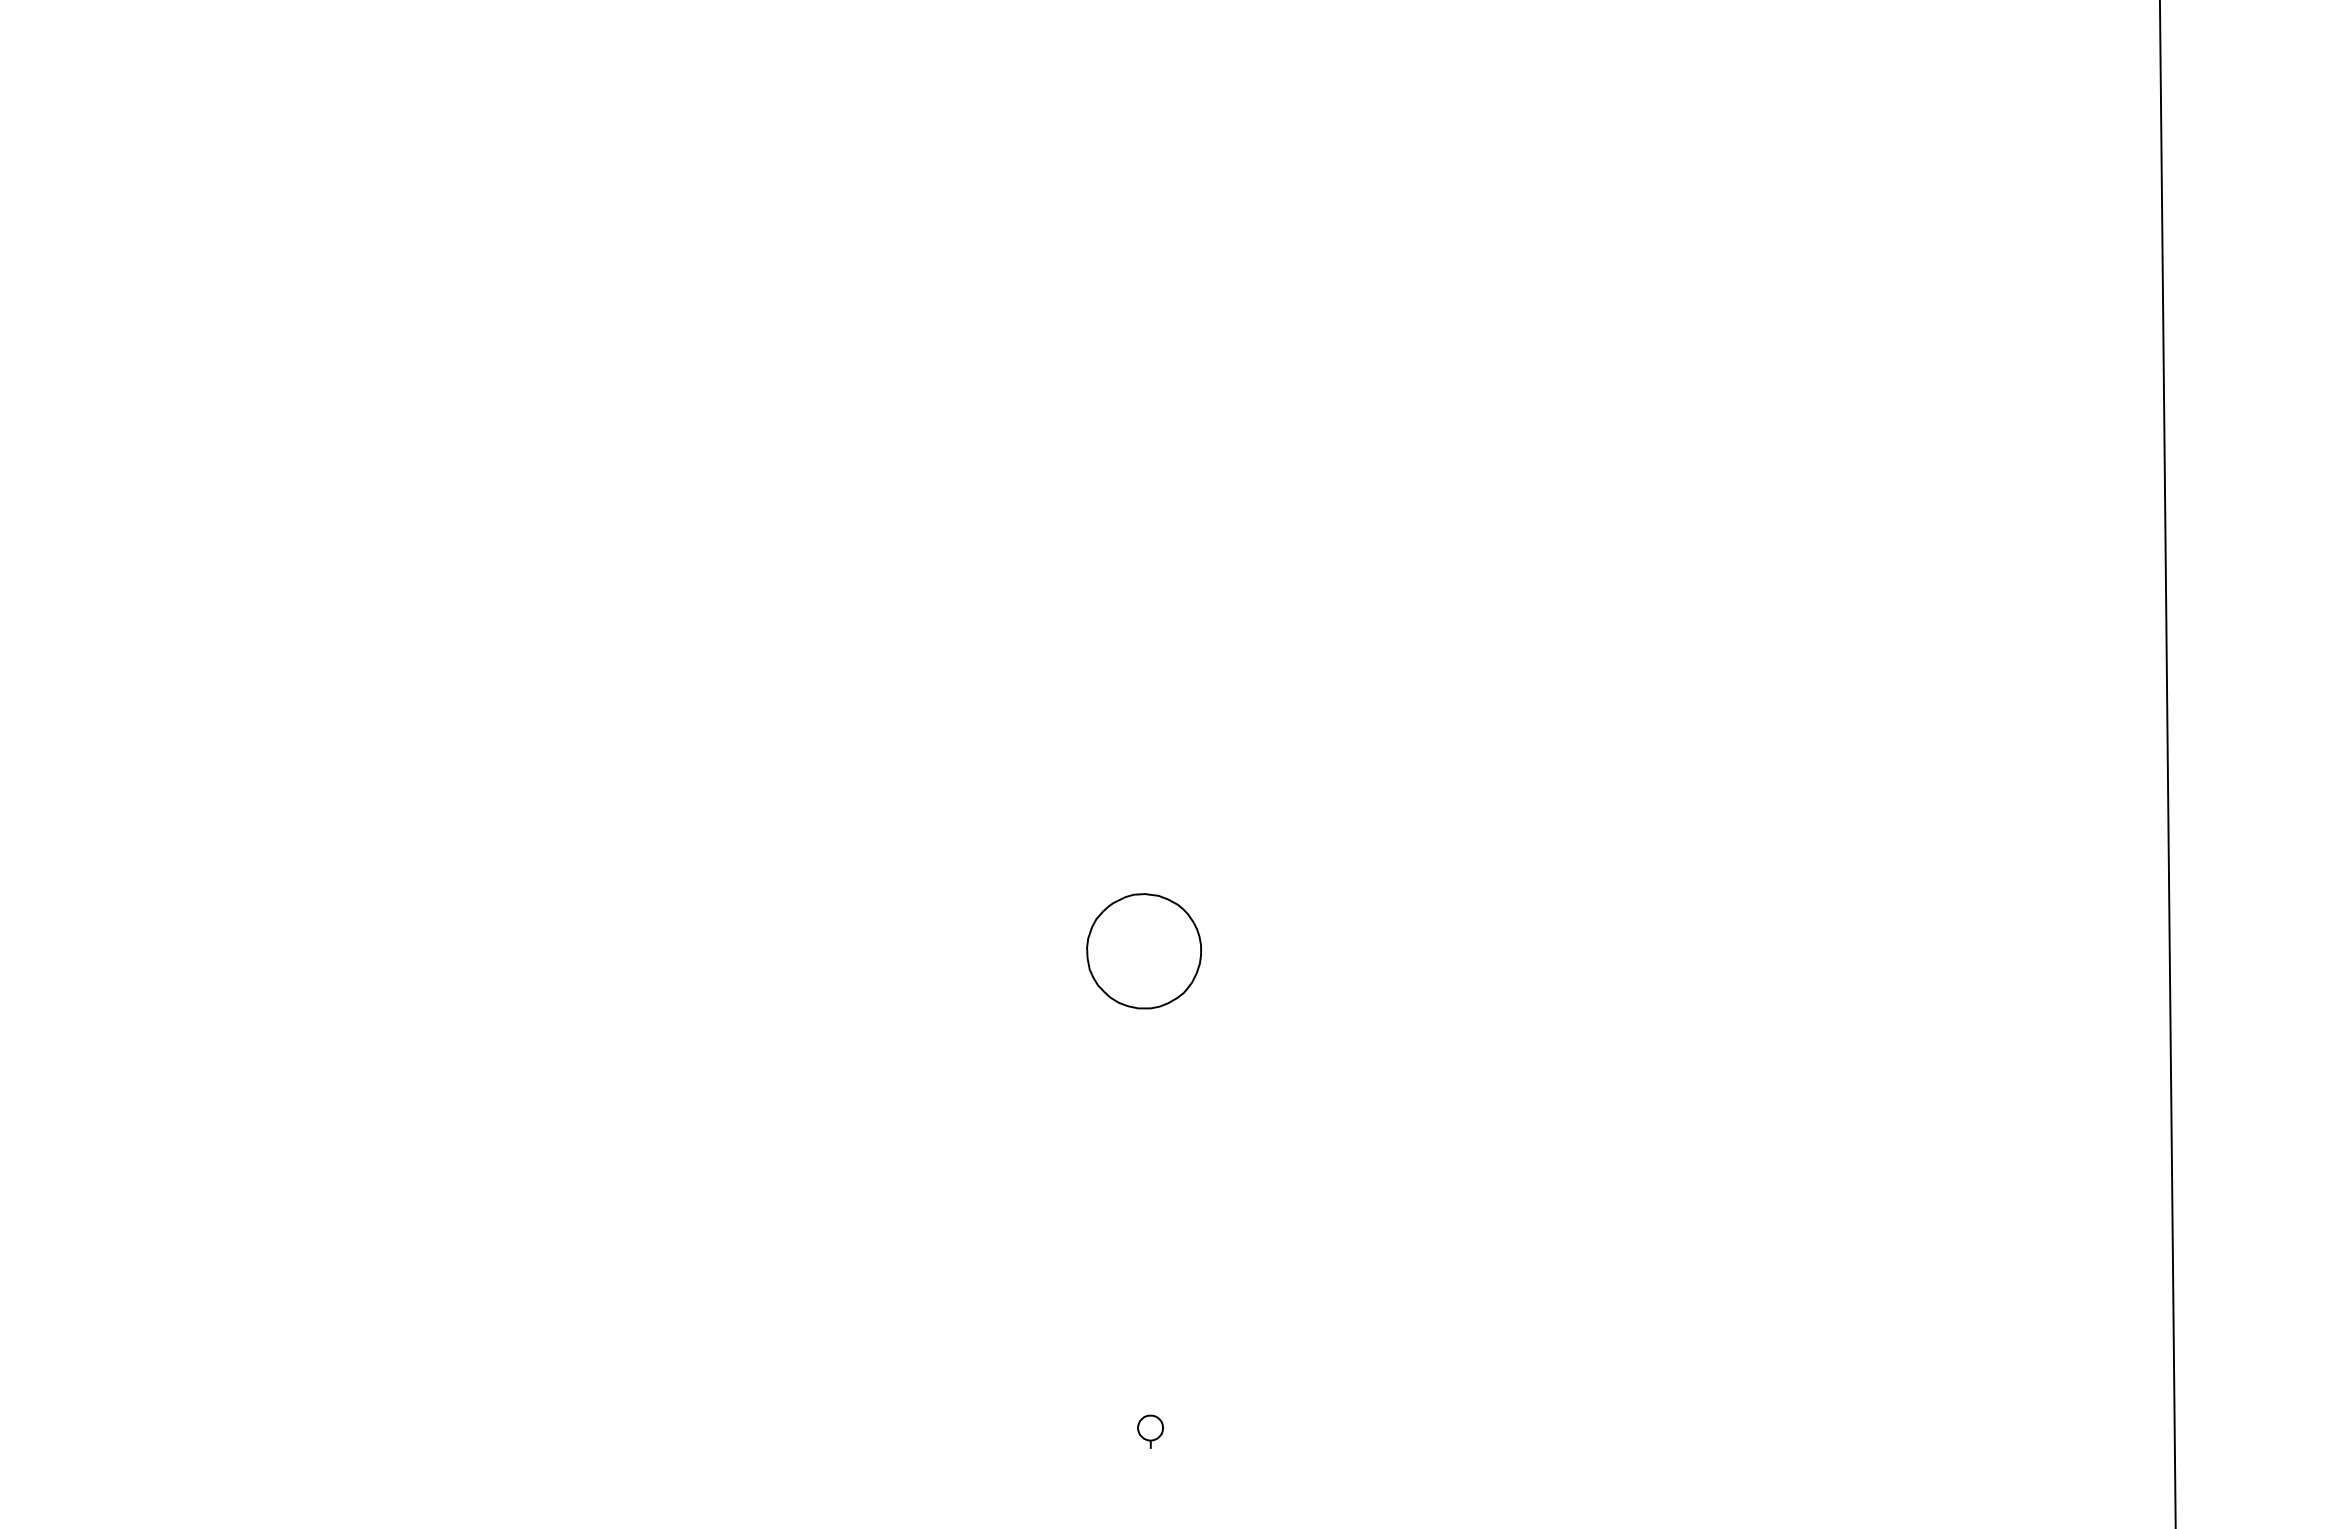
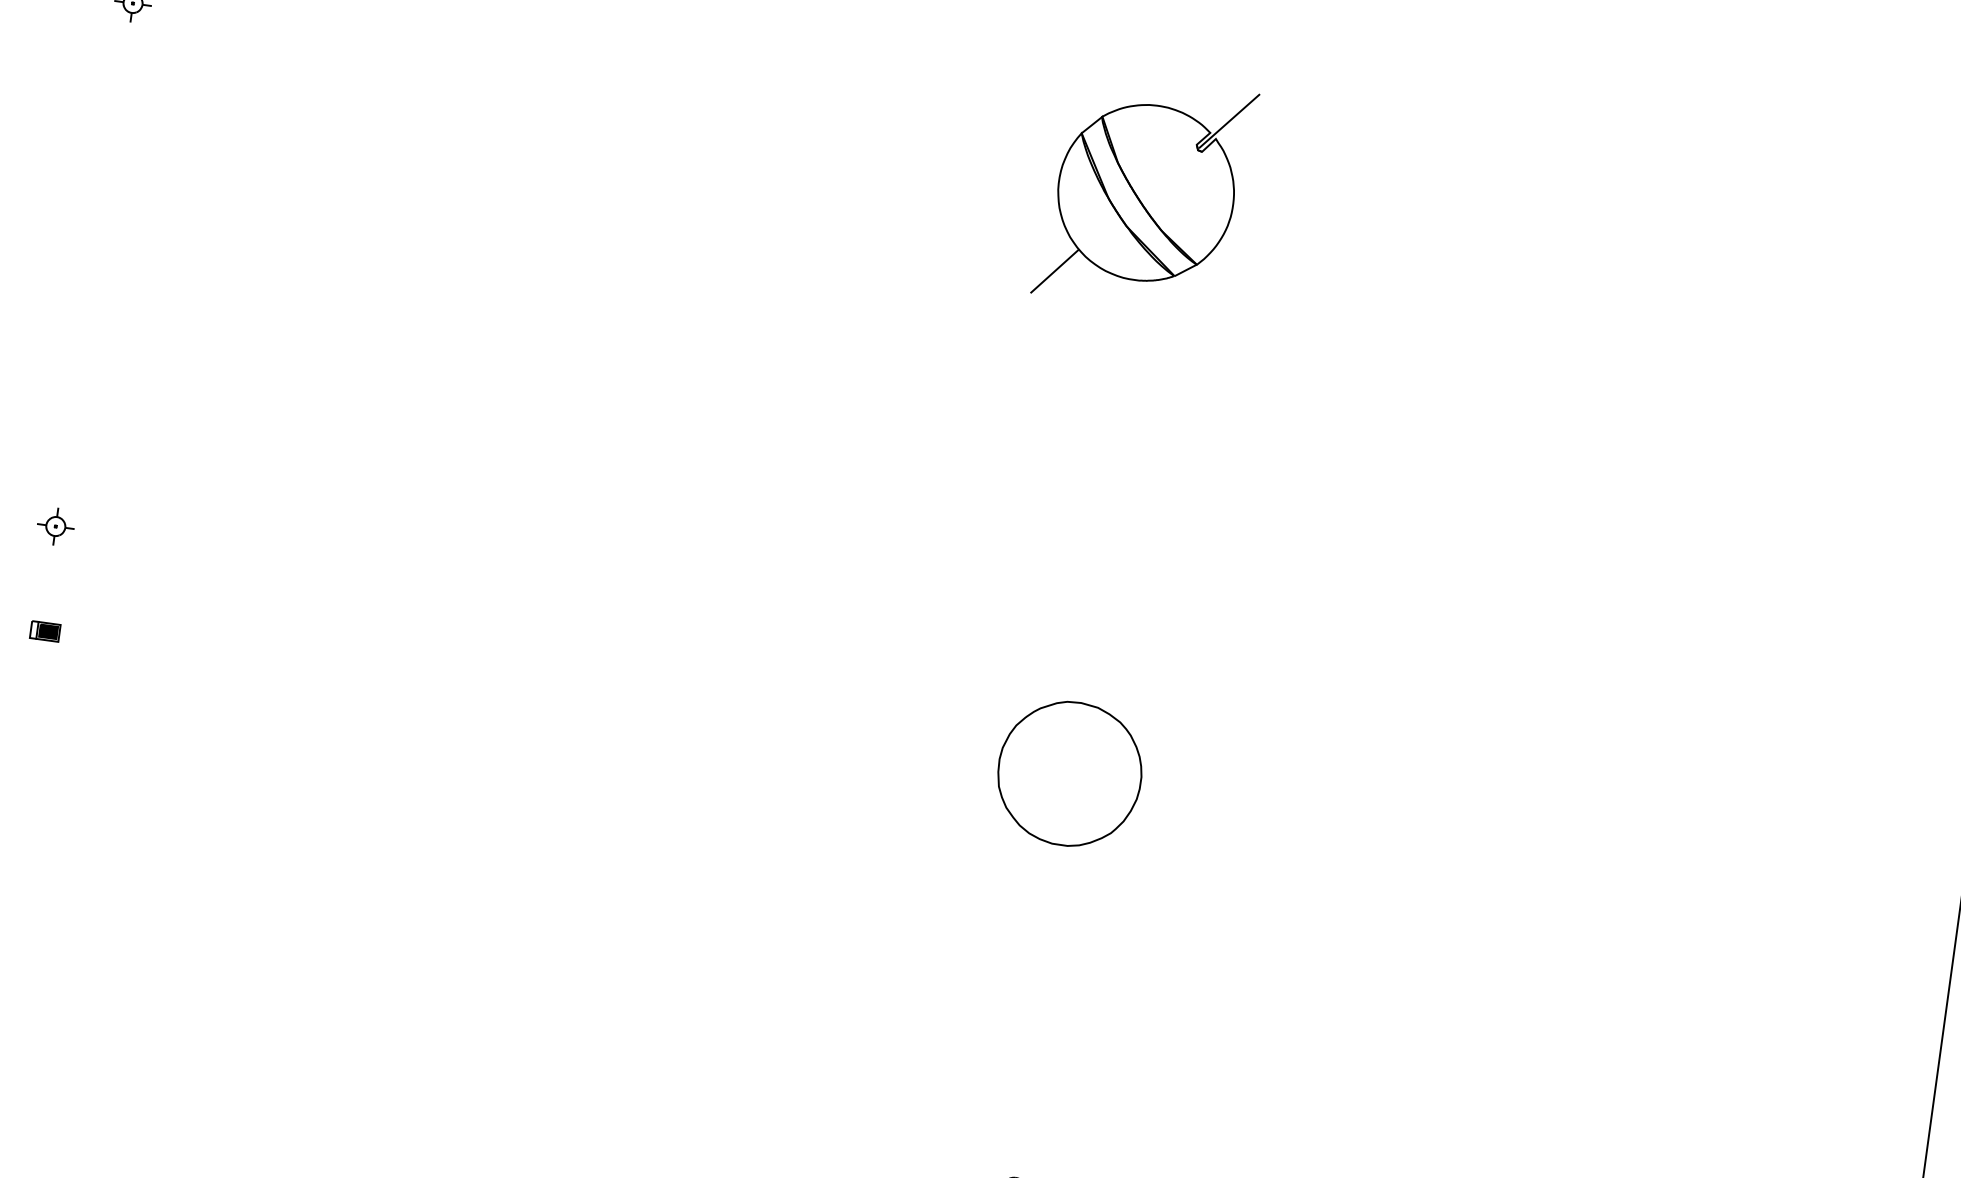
part: (1132, 284) -> (1145, 193), added
part: (1143, 950) -> (1069, 772), size x1.43

